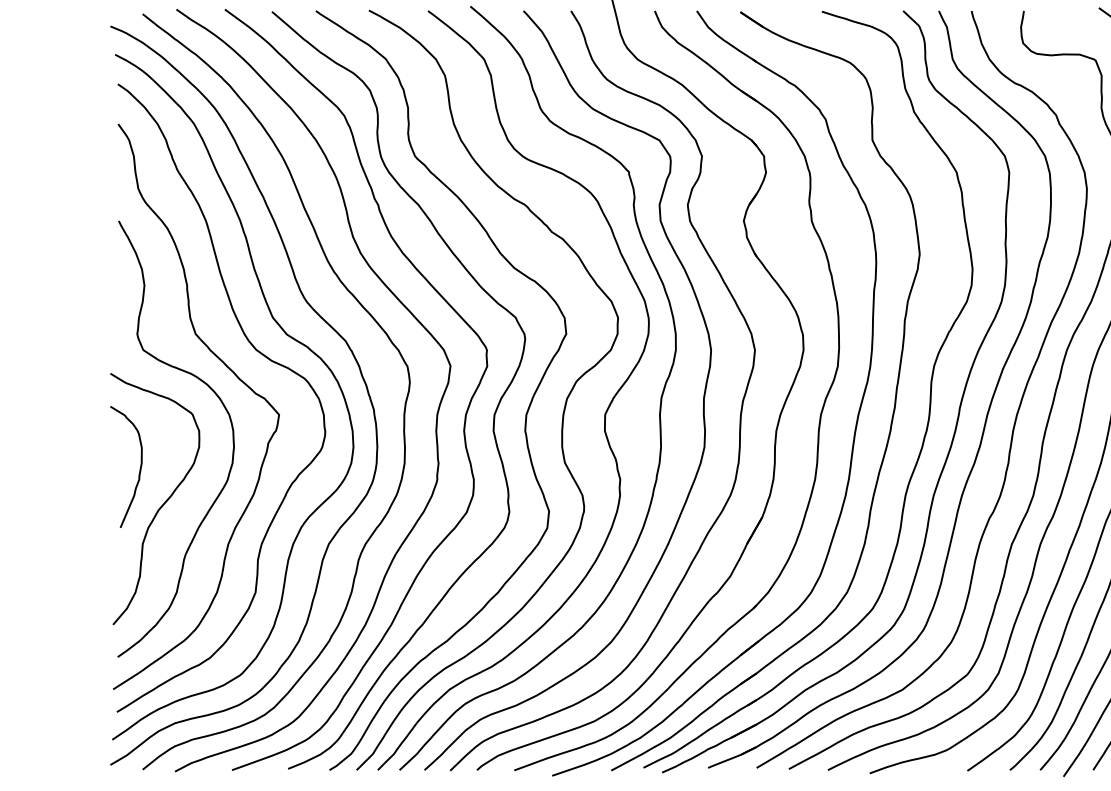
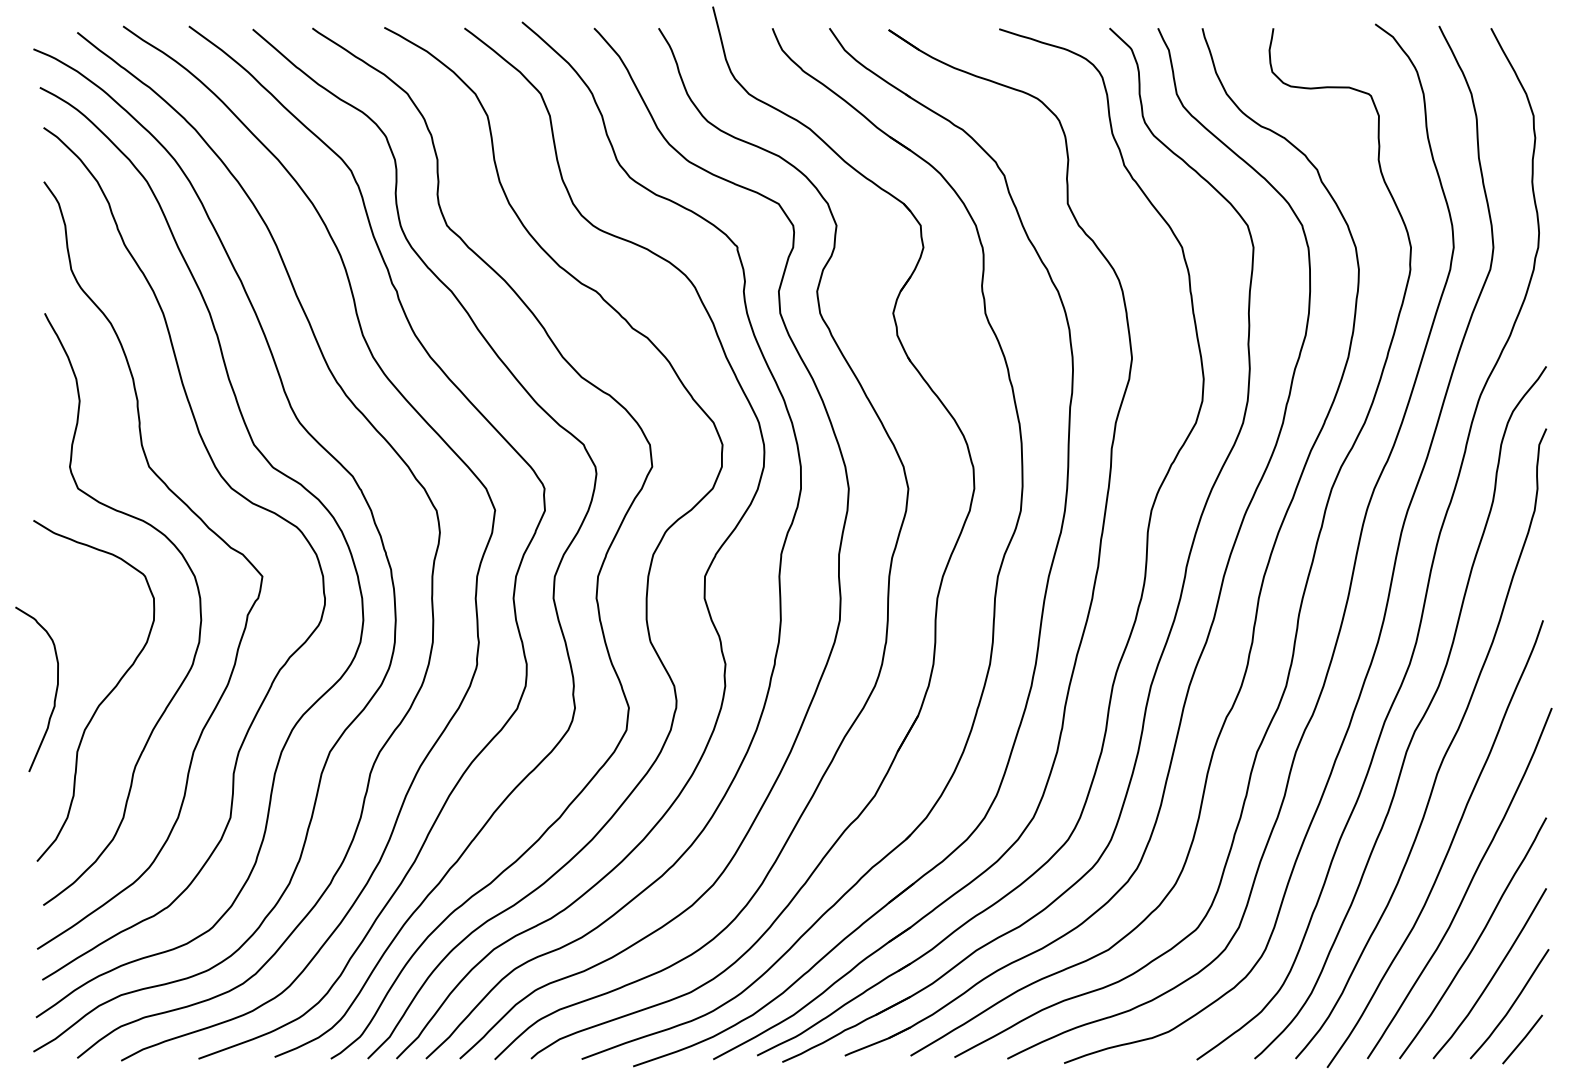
curve: (139, 467) -> (55, 690), moved

